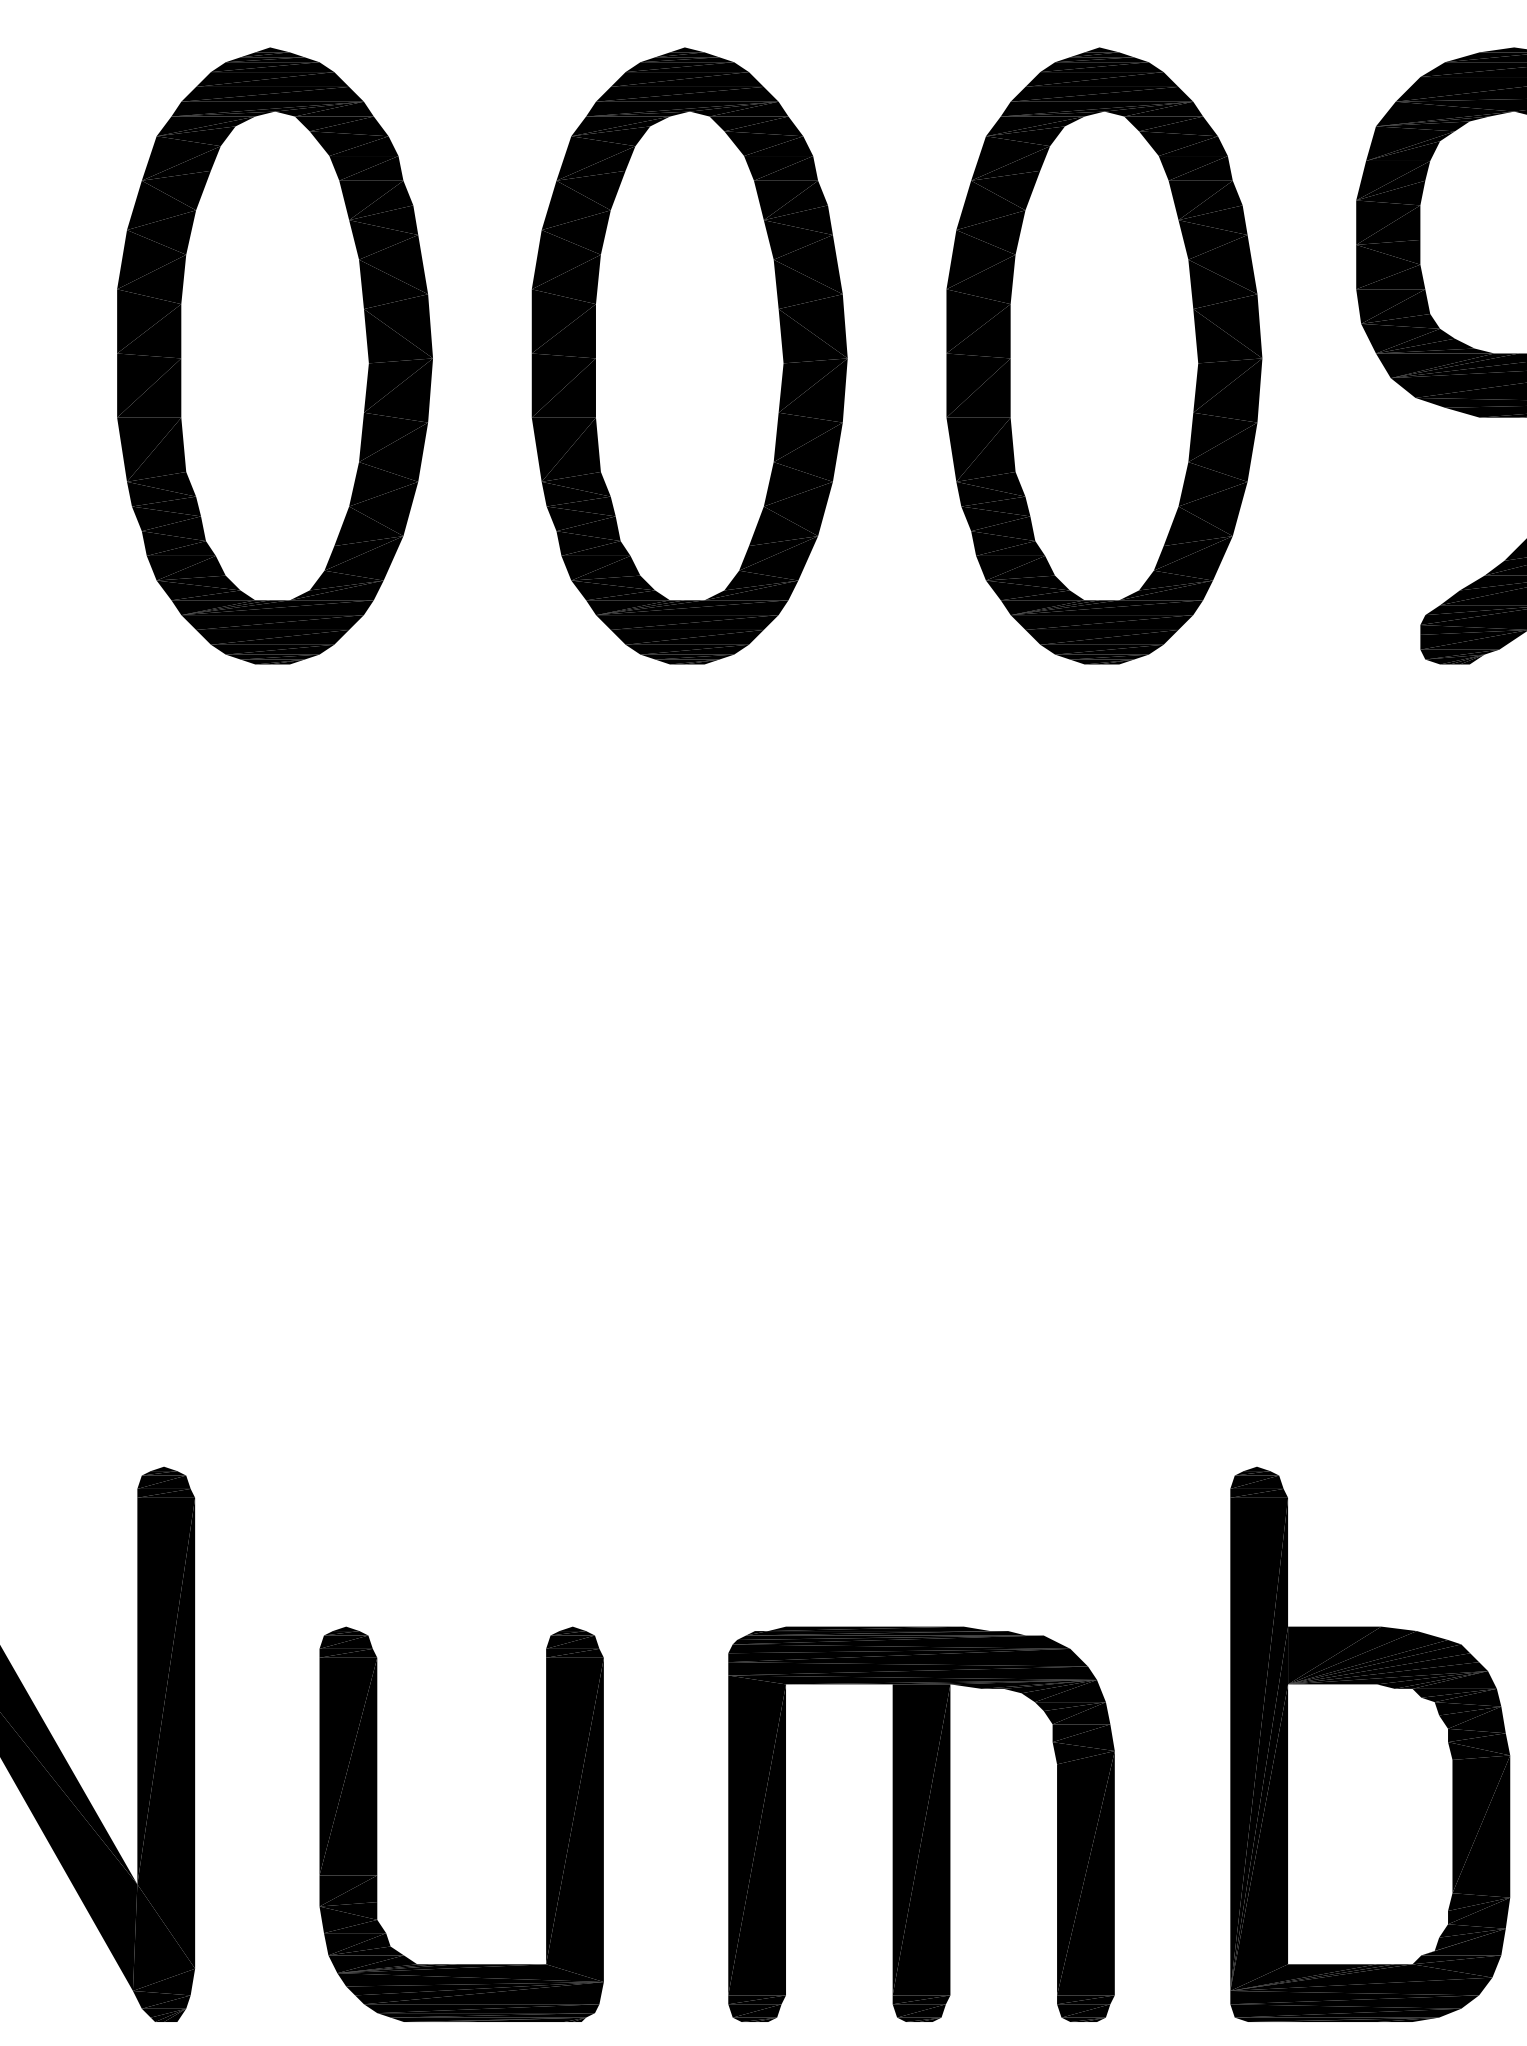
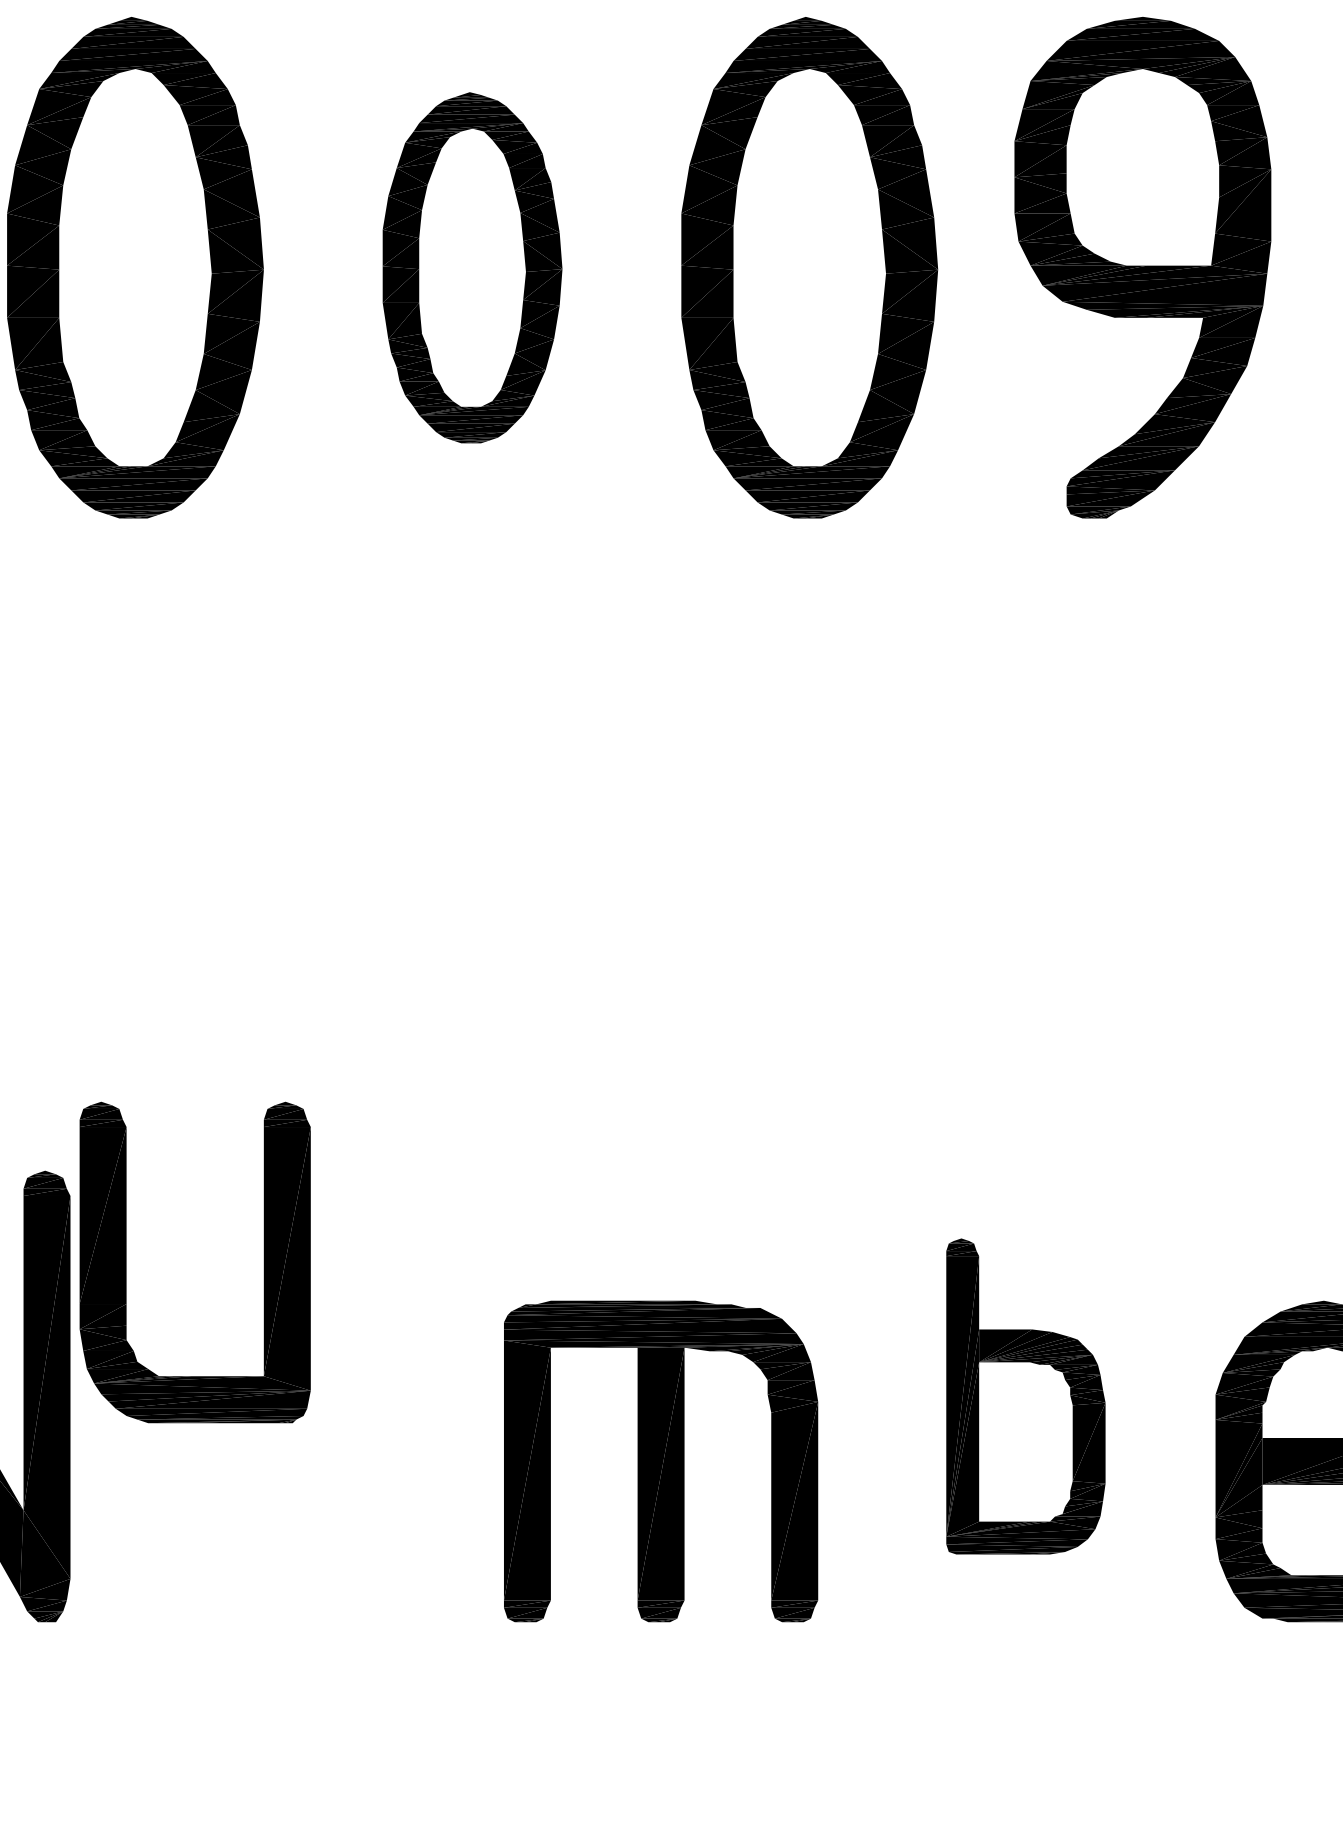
part: (689, 355) -> (472, 267), size x0.7
part: (1369, 1744) -> (1025, 1396), size x0.7
part: (377, 1824) -> (126, 1262), moved

